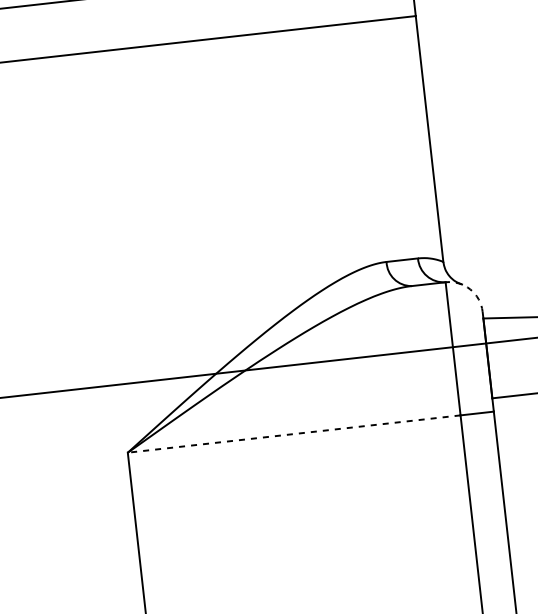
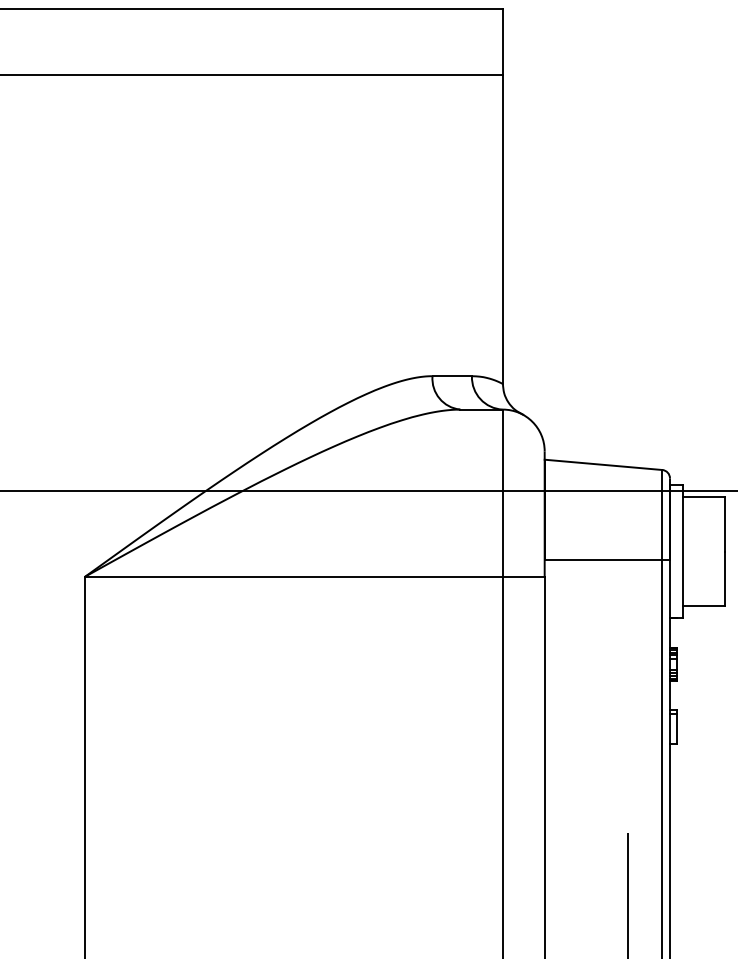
arc: (470, 289) -> (532, 421), dashed -> solid
line: (294, 433) -> (294, 576), dashed -> solid

